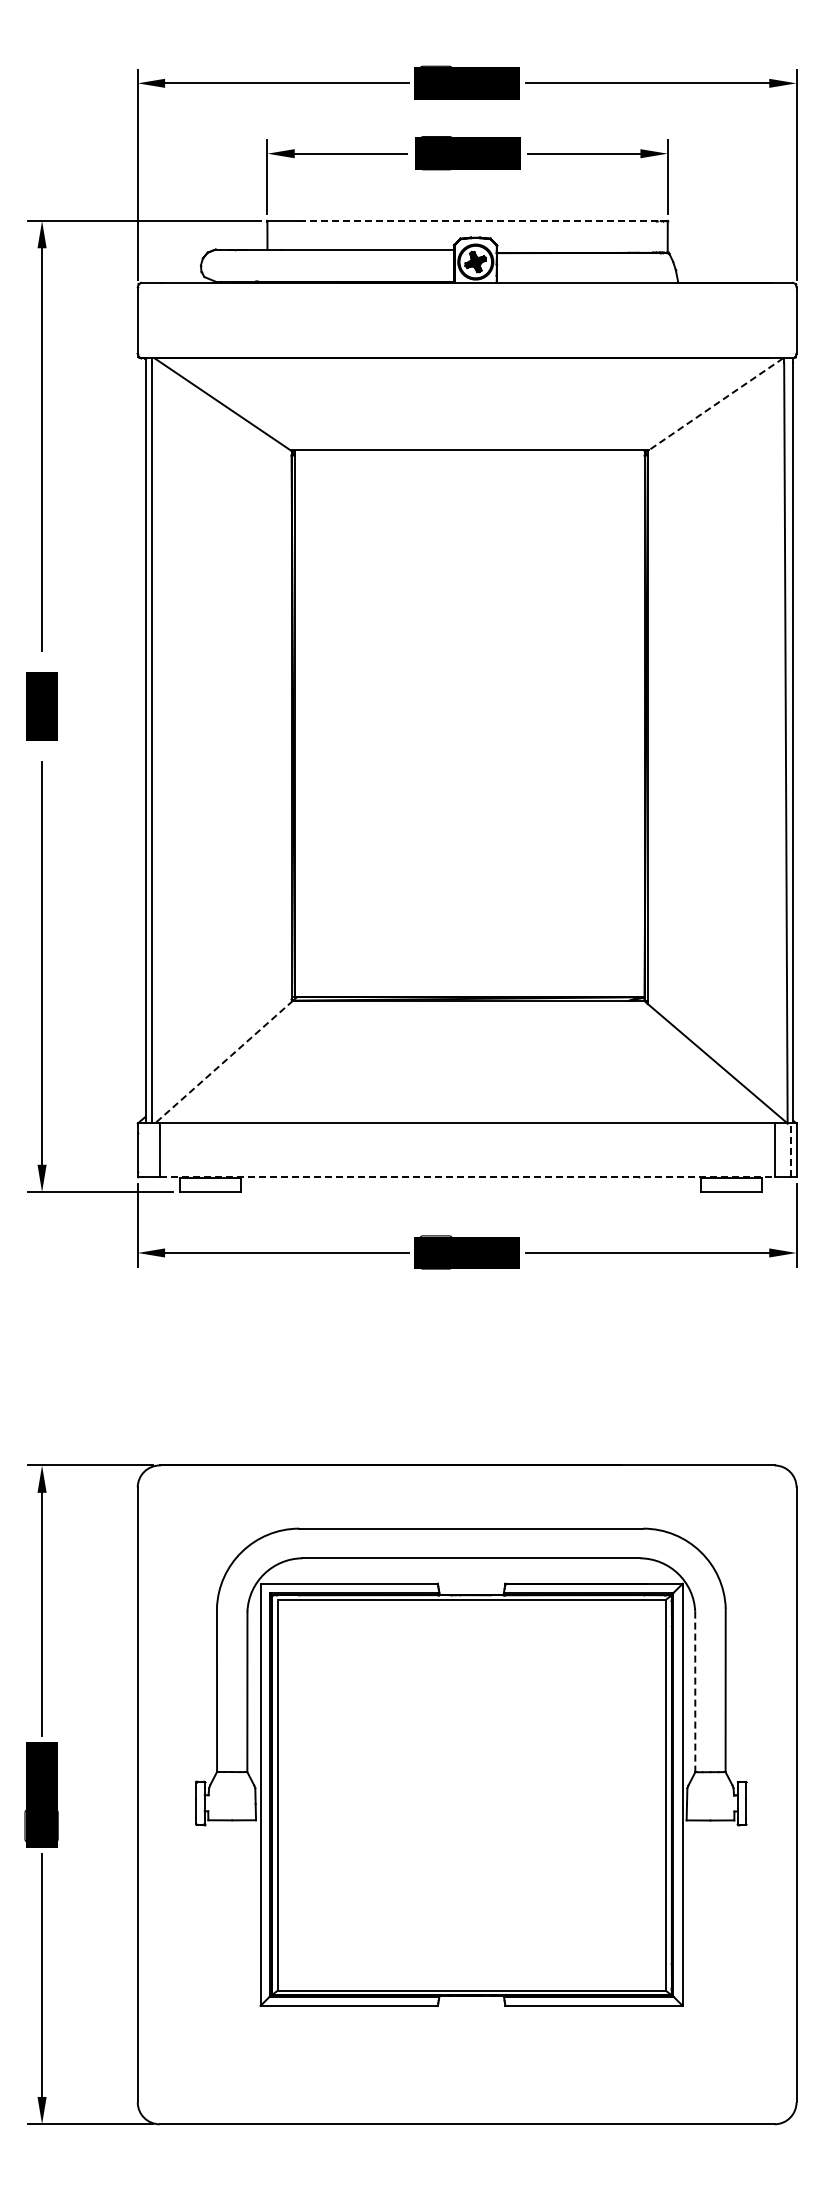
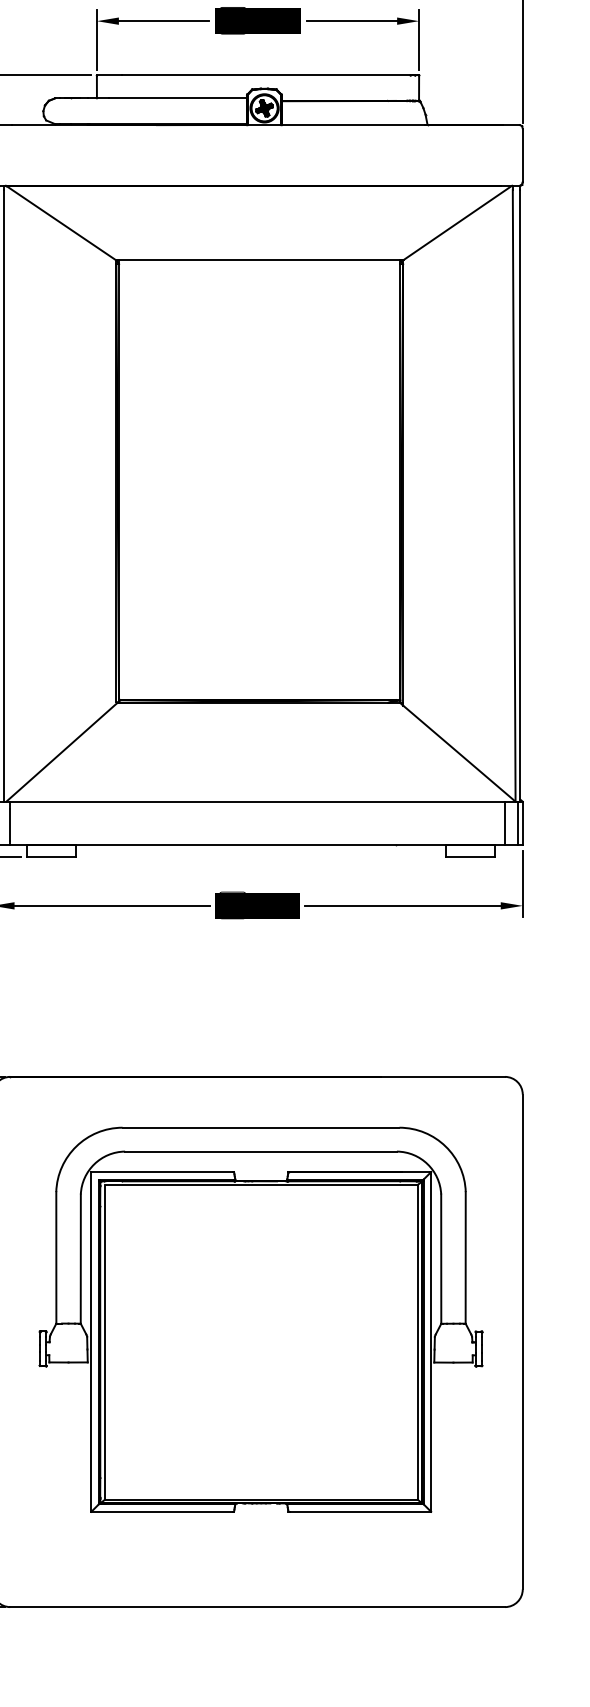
line: (479, 220) -> (267, 74), dashed -> solid
line: (715, 404) -> (457, 223), dashed -> solid
line: (223, 1062) -> (61, 752), dashed -> solid
line: (791, 1150) -> (518, 823), dashed -> solid
line: (467, 1177) -> (257, 845), dashed -> solid
line: (695, 1692) -> (441, 1259), dashed -> solid

